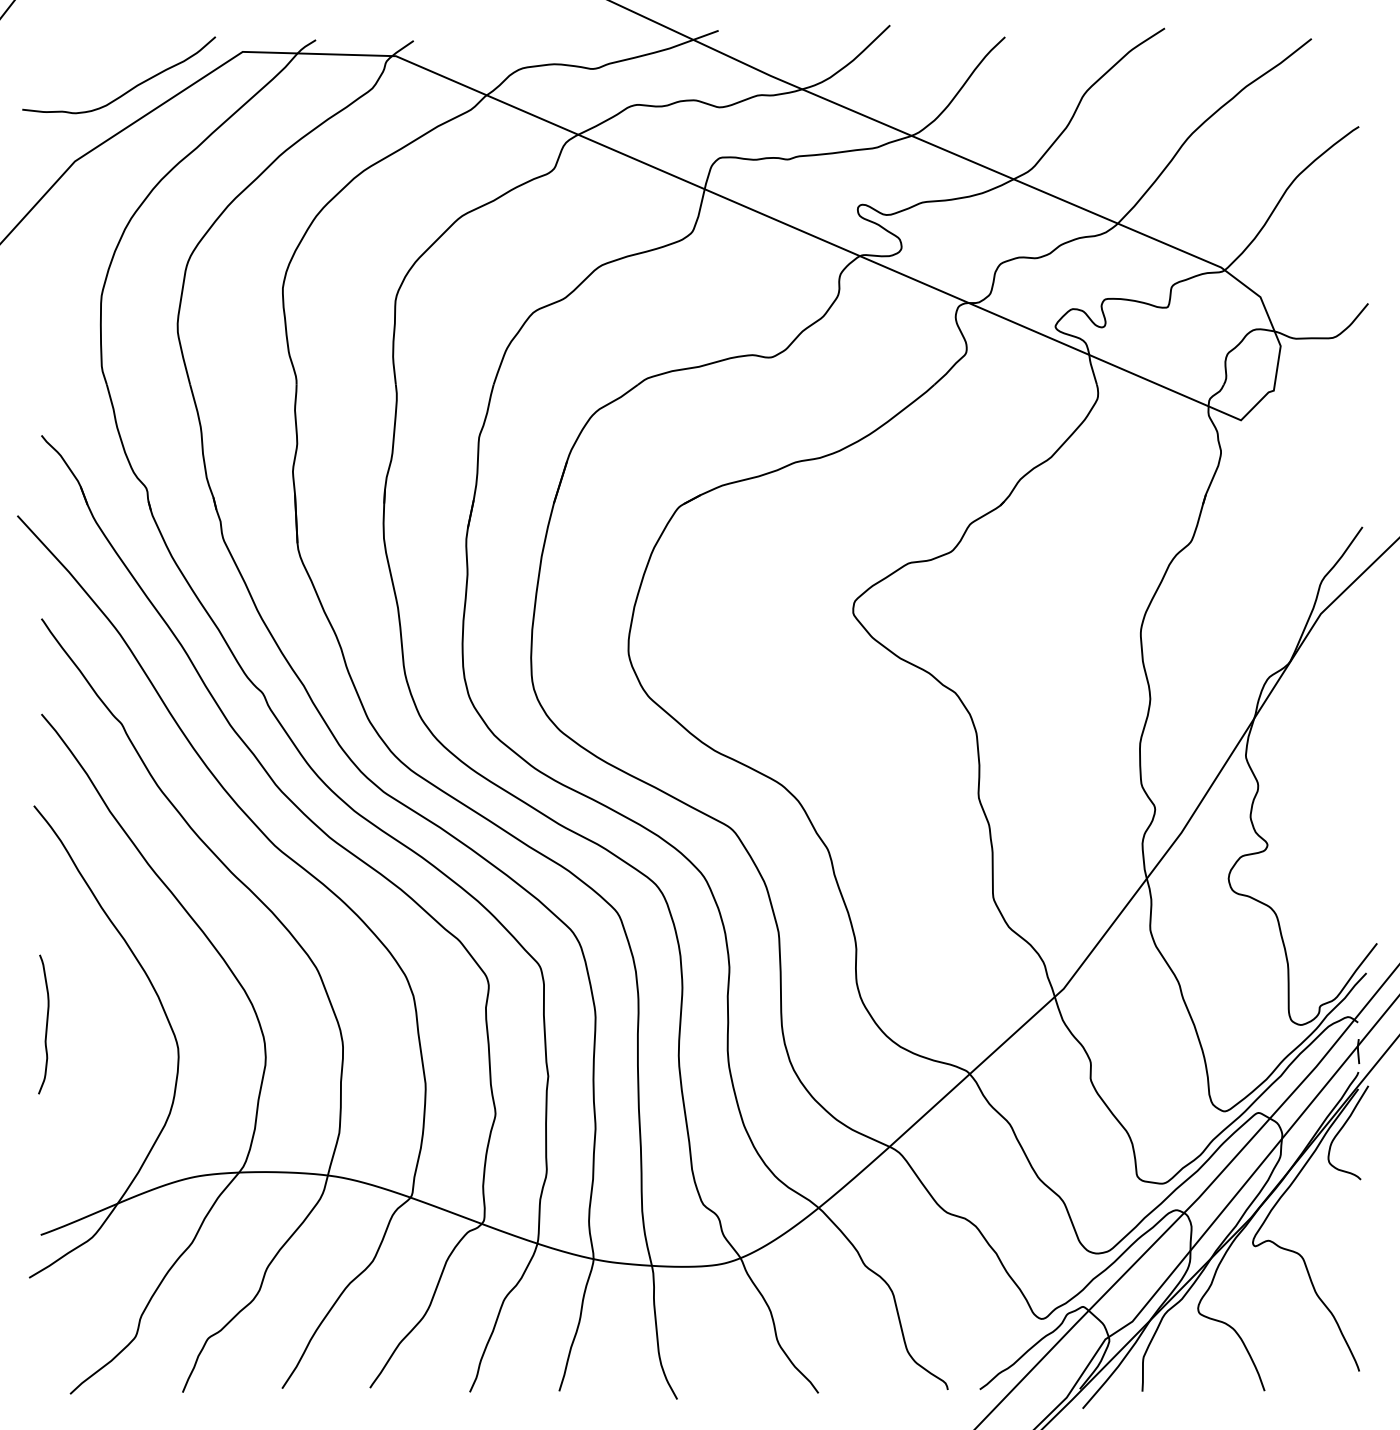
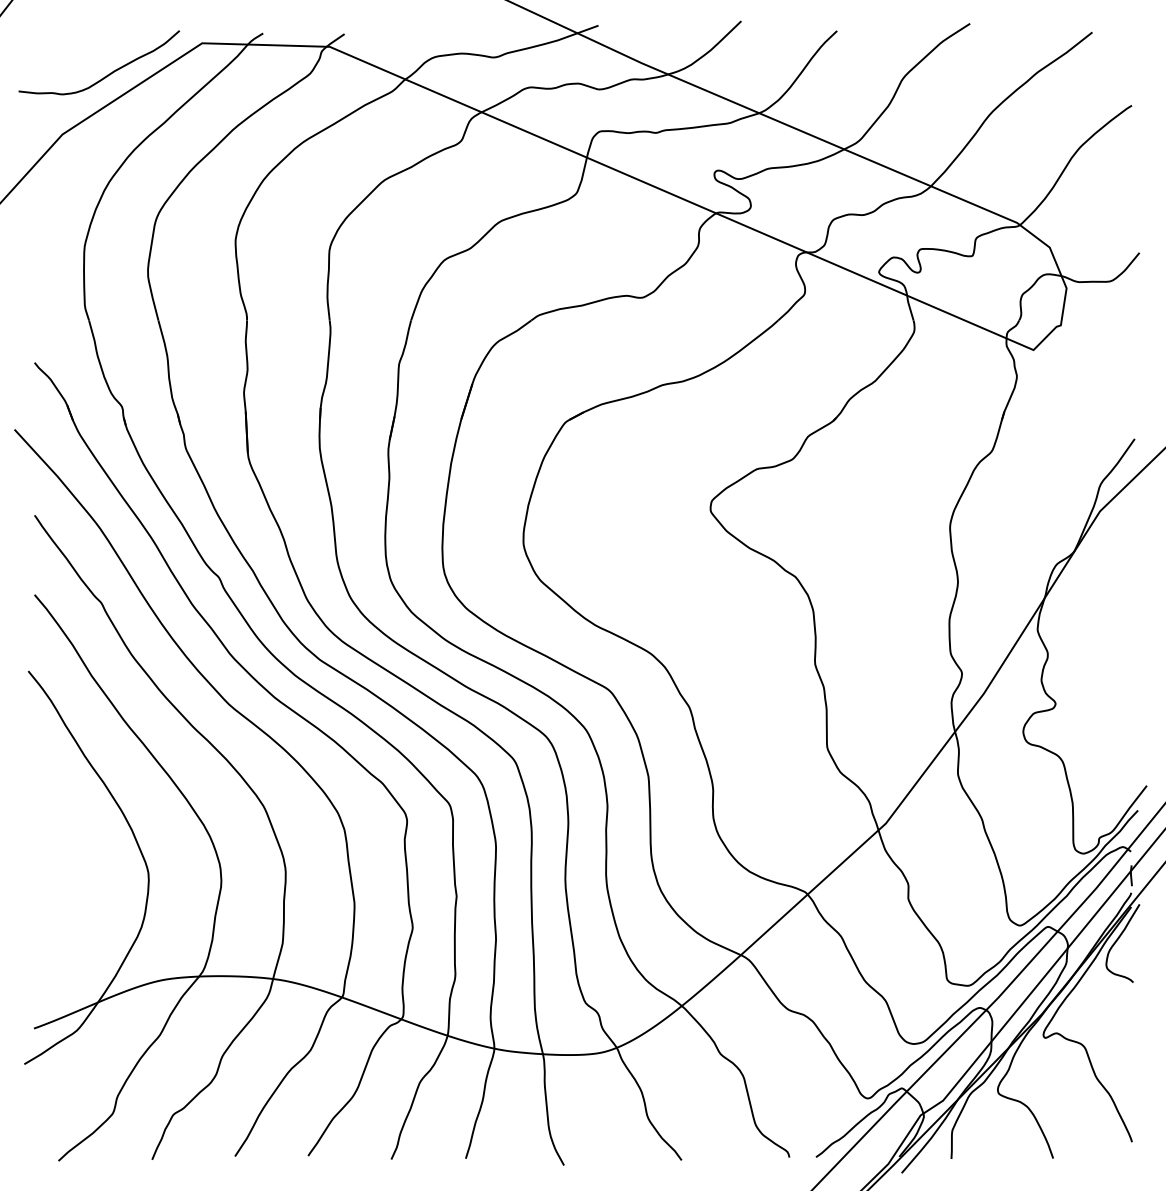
curve: (46, 1024) -> (38, 853), removed

